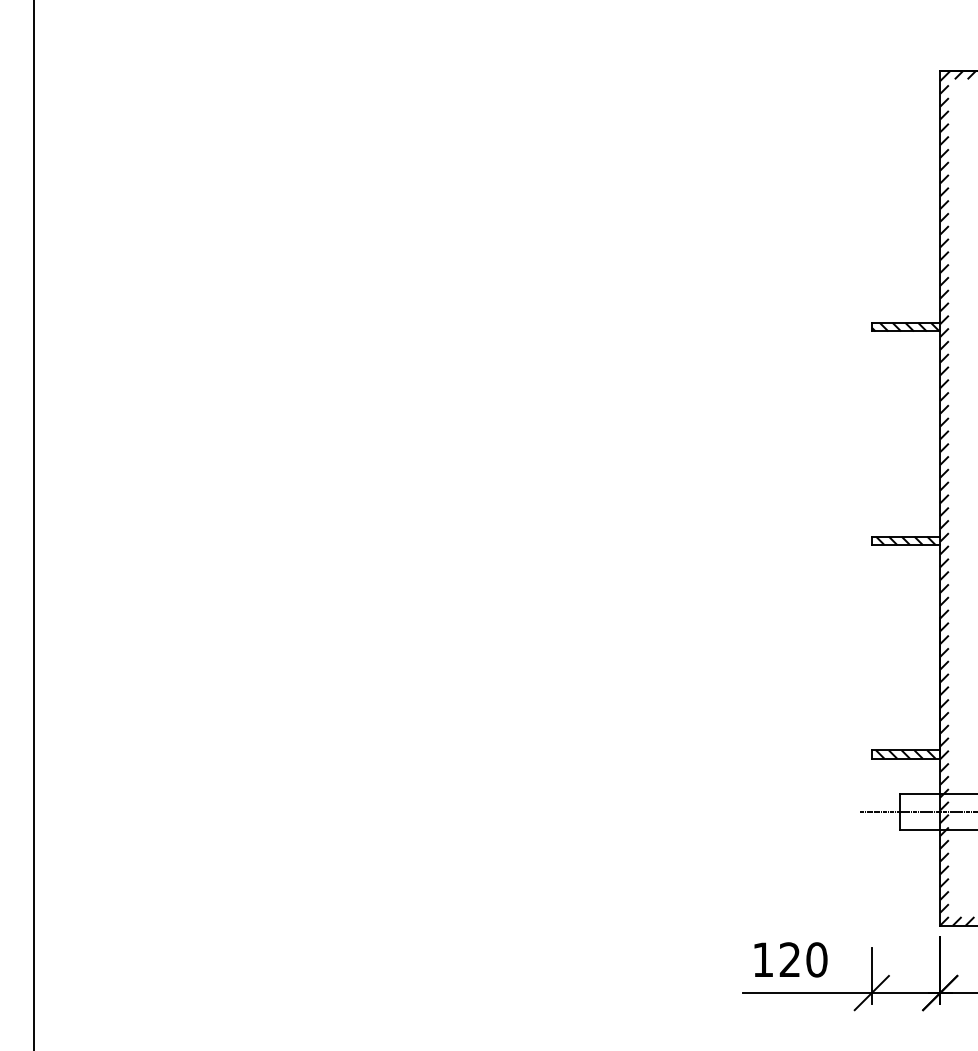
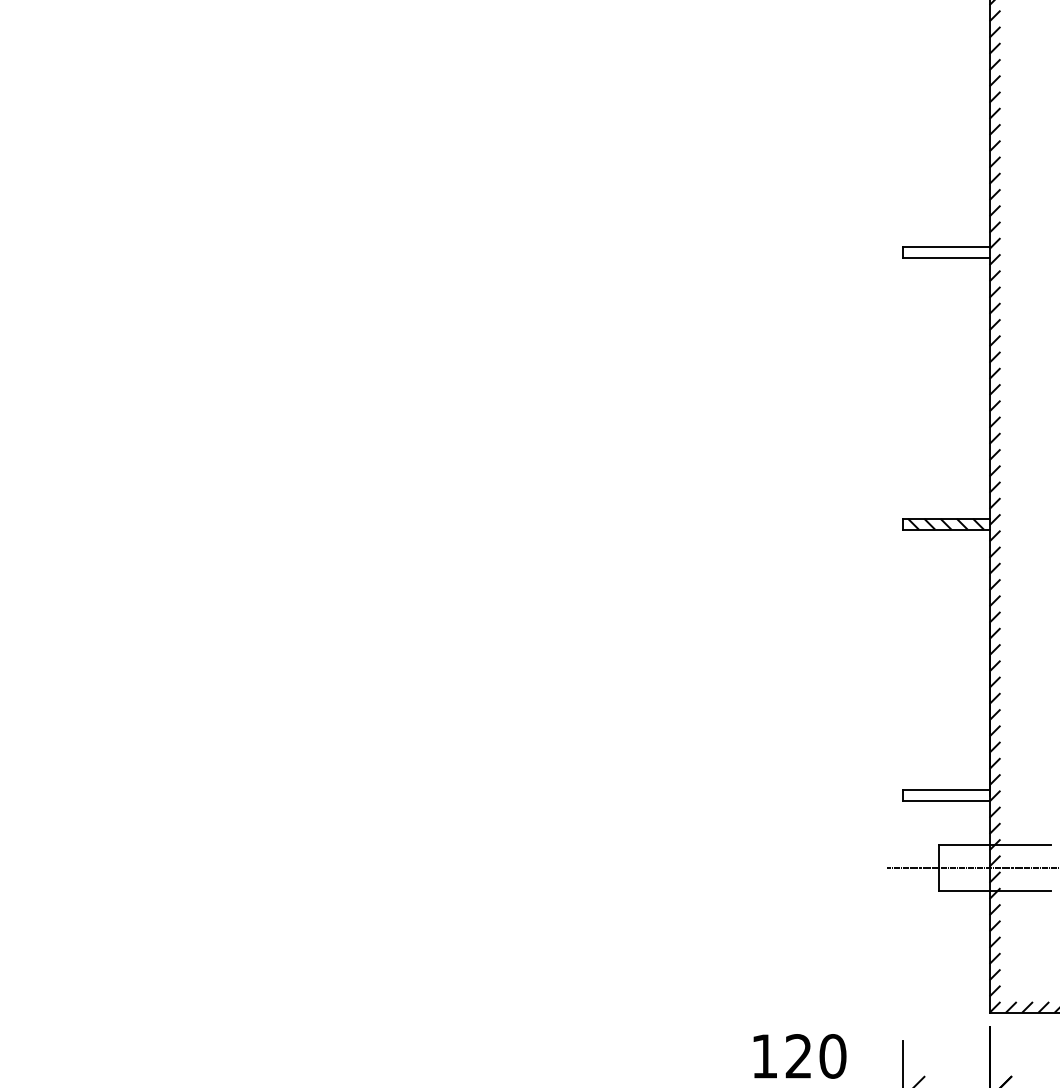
hatch: (905, 326) -> (945, 251), removed
hatch: (908, 754) -> (949, 795), removed

